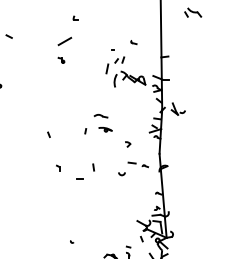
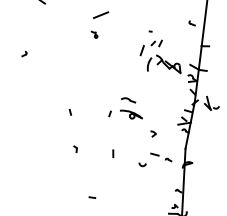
part: (133, 42) -> (191, 23), moved
part: (105, 129) -> (131, 114), size x1.6
line: (79, 178) -> (91, 197), moved

